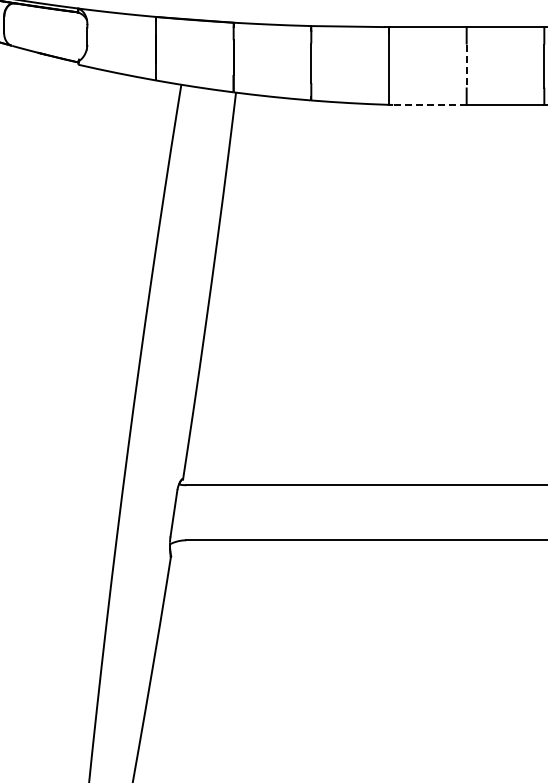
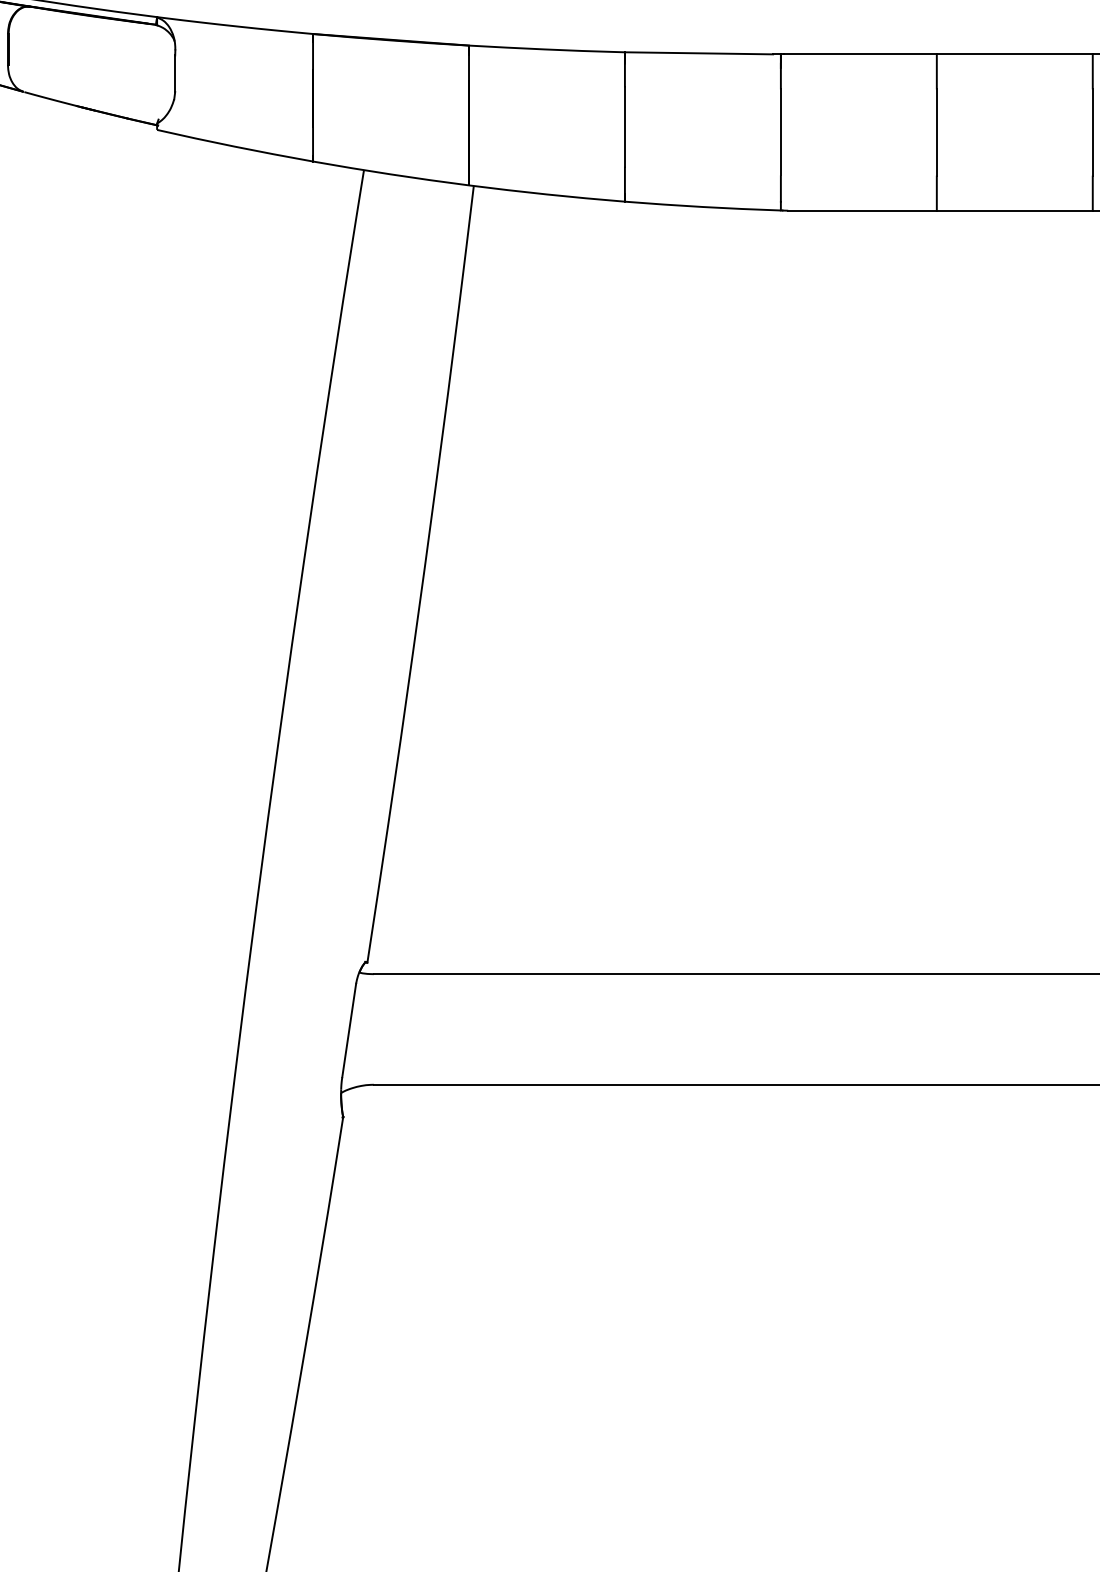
line: (466, 66) -> (936, 133), dashed -> solid
line: (429, 104) -> (862, 209), dashed -> solid

